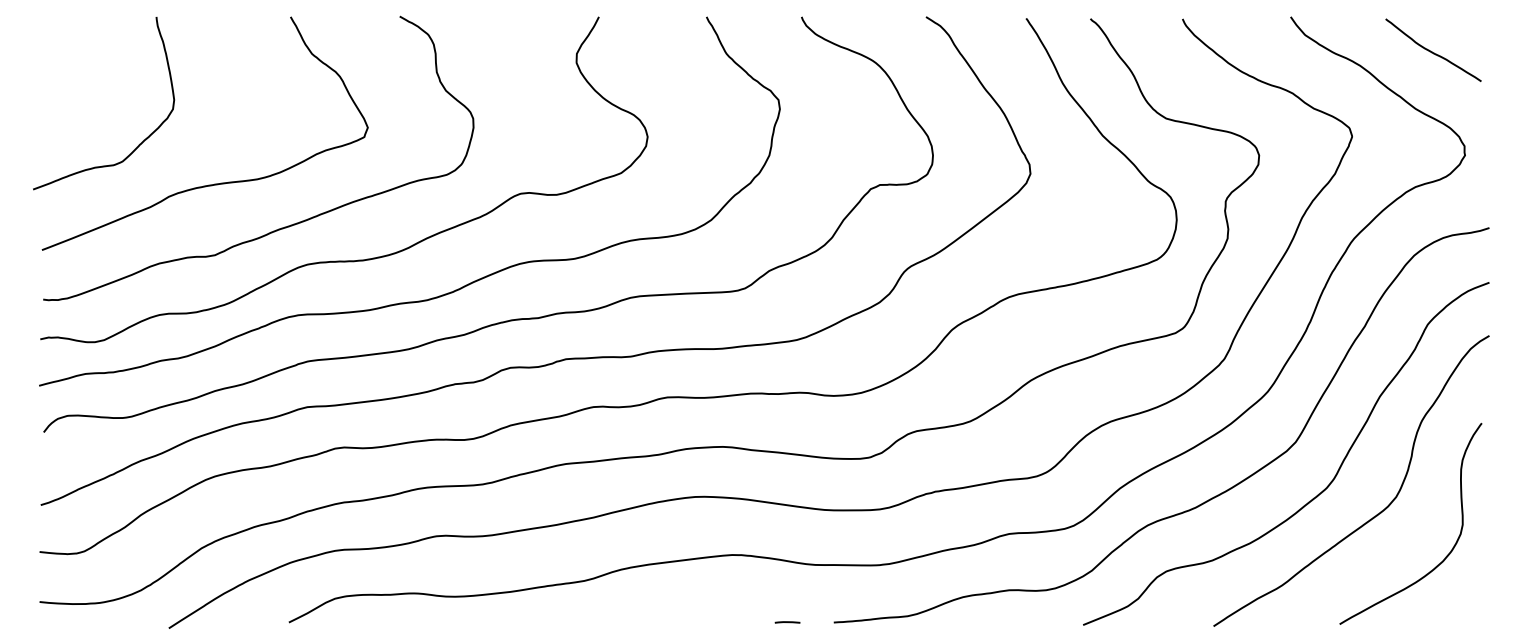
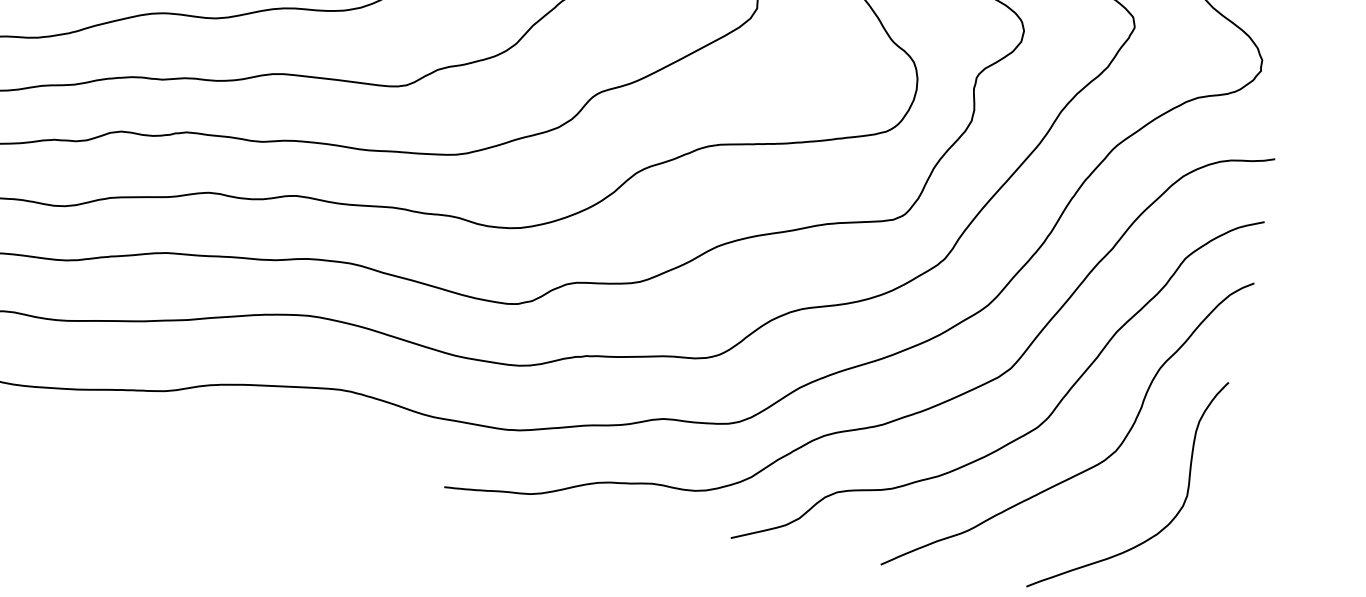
line: (787, 622) -> (390, 478), removed

